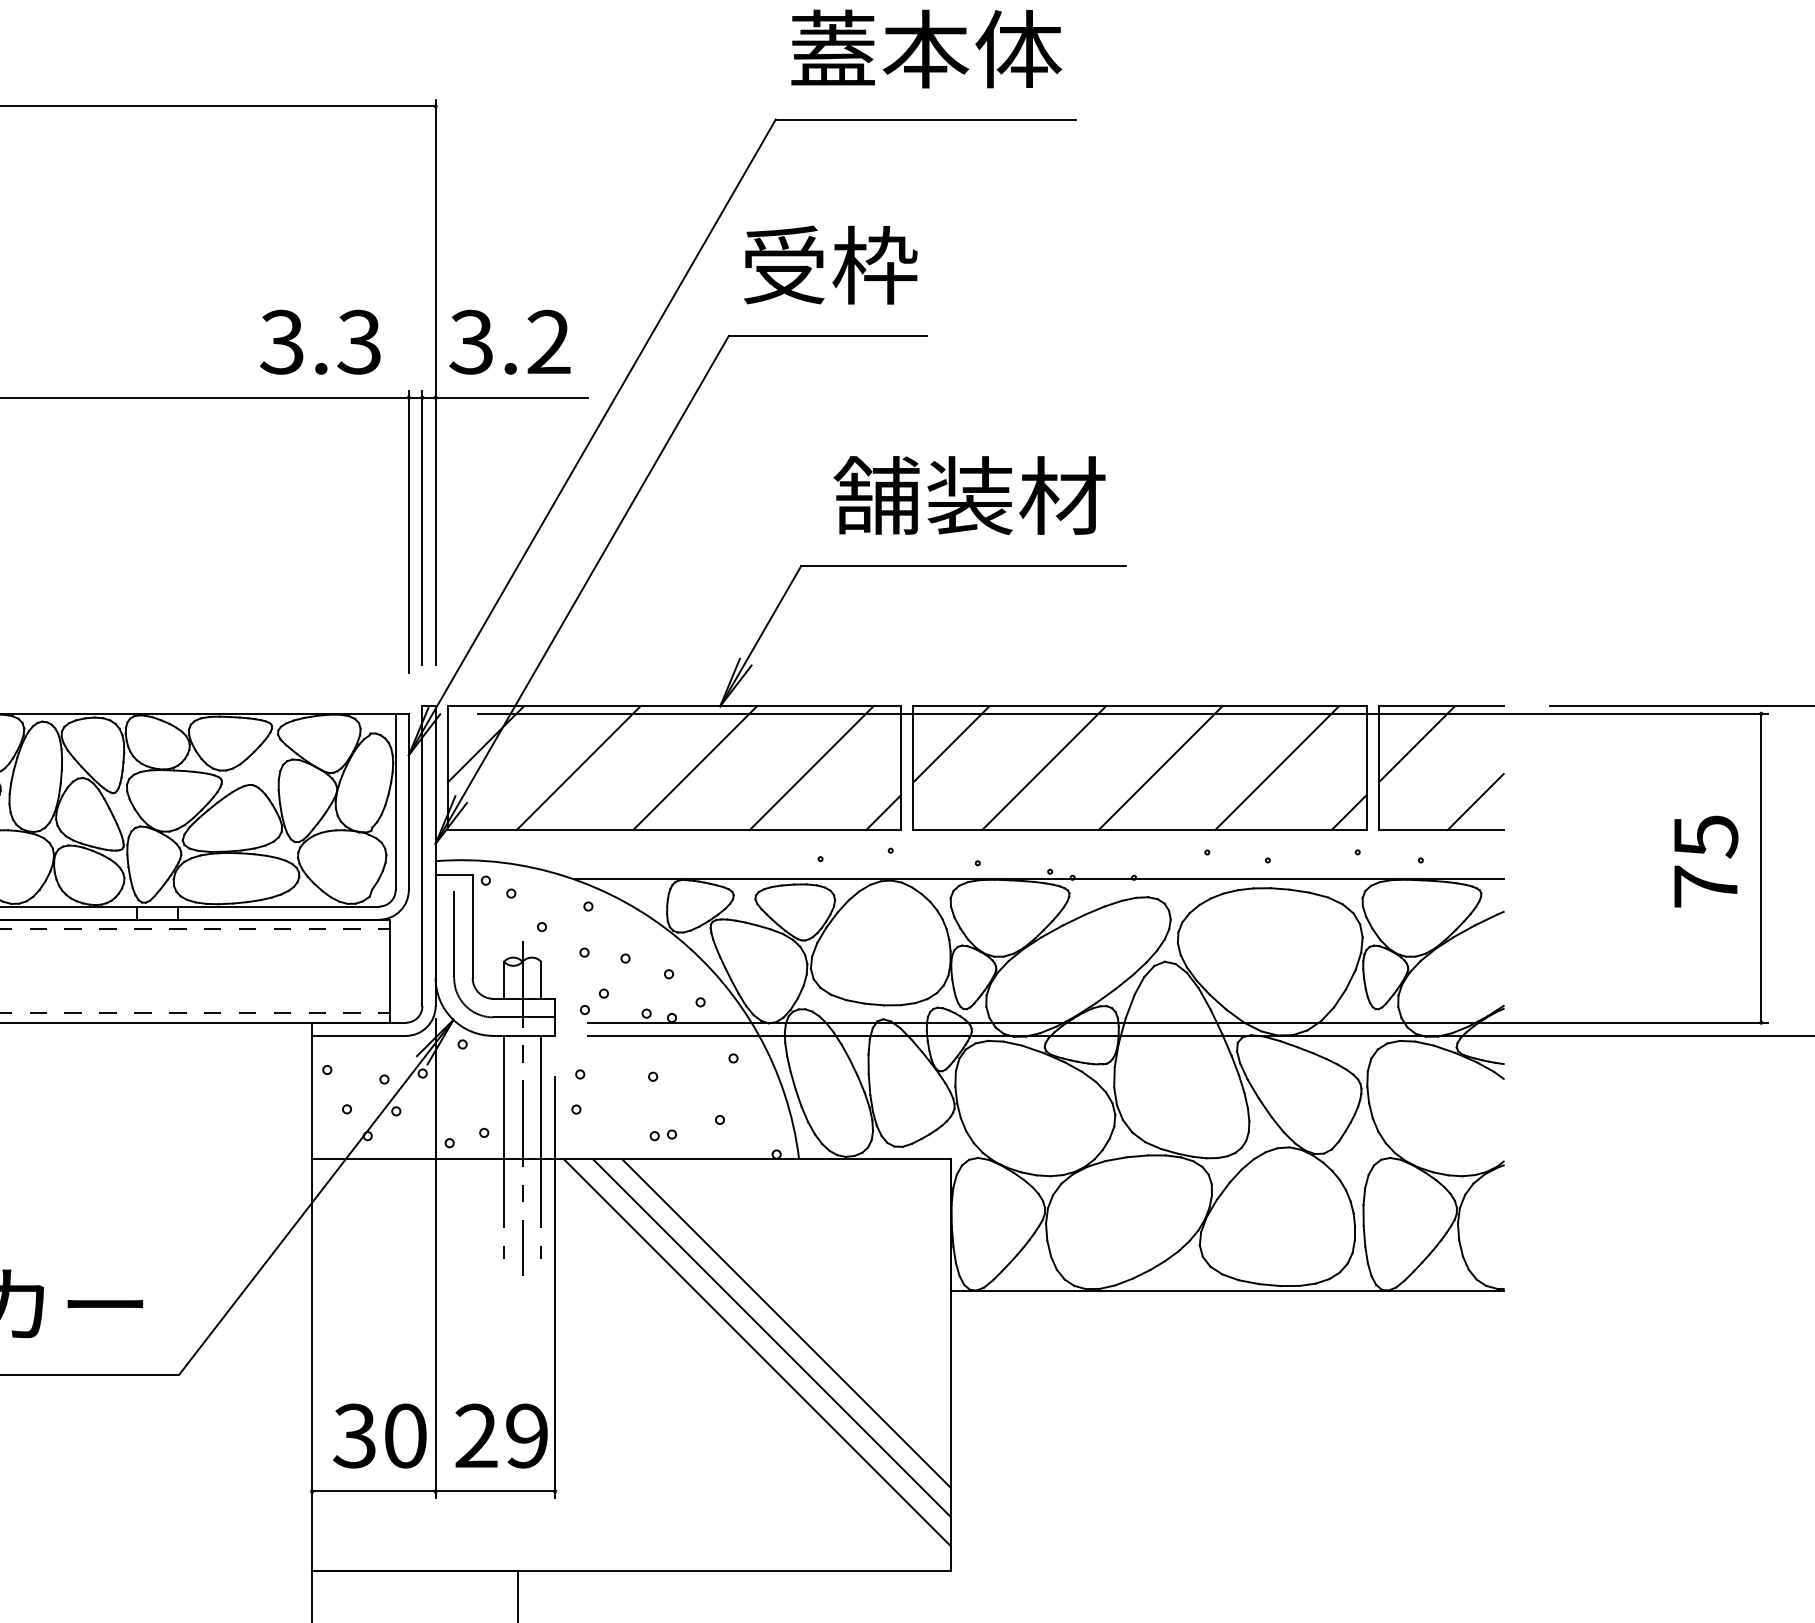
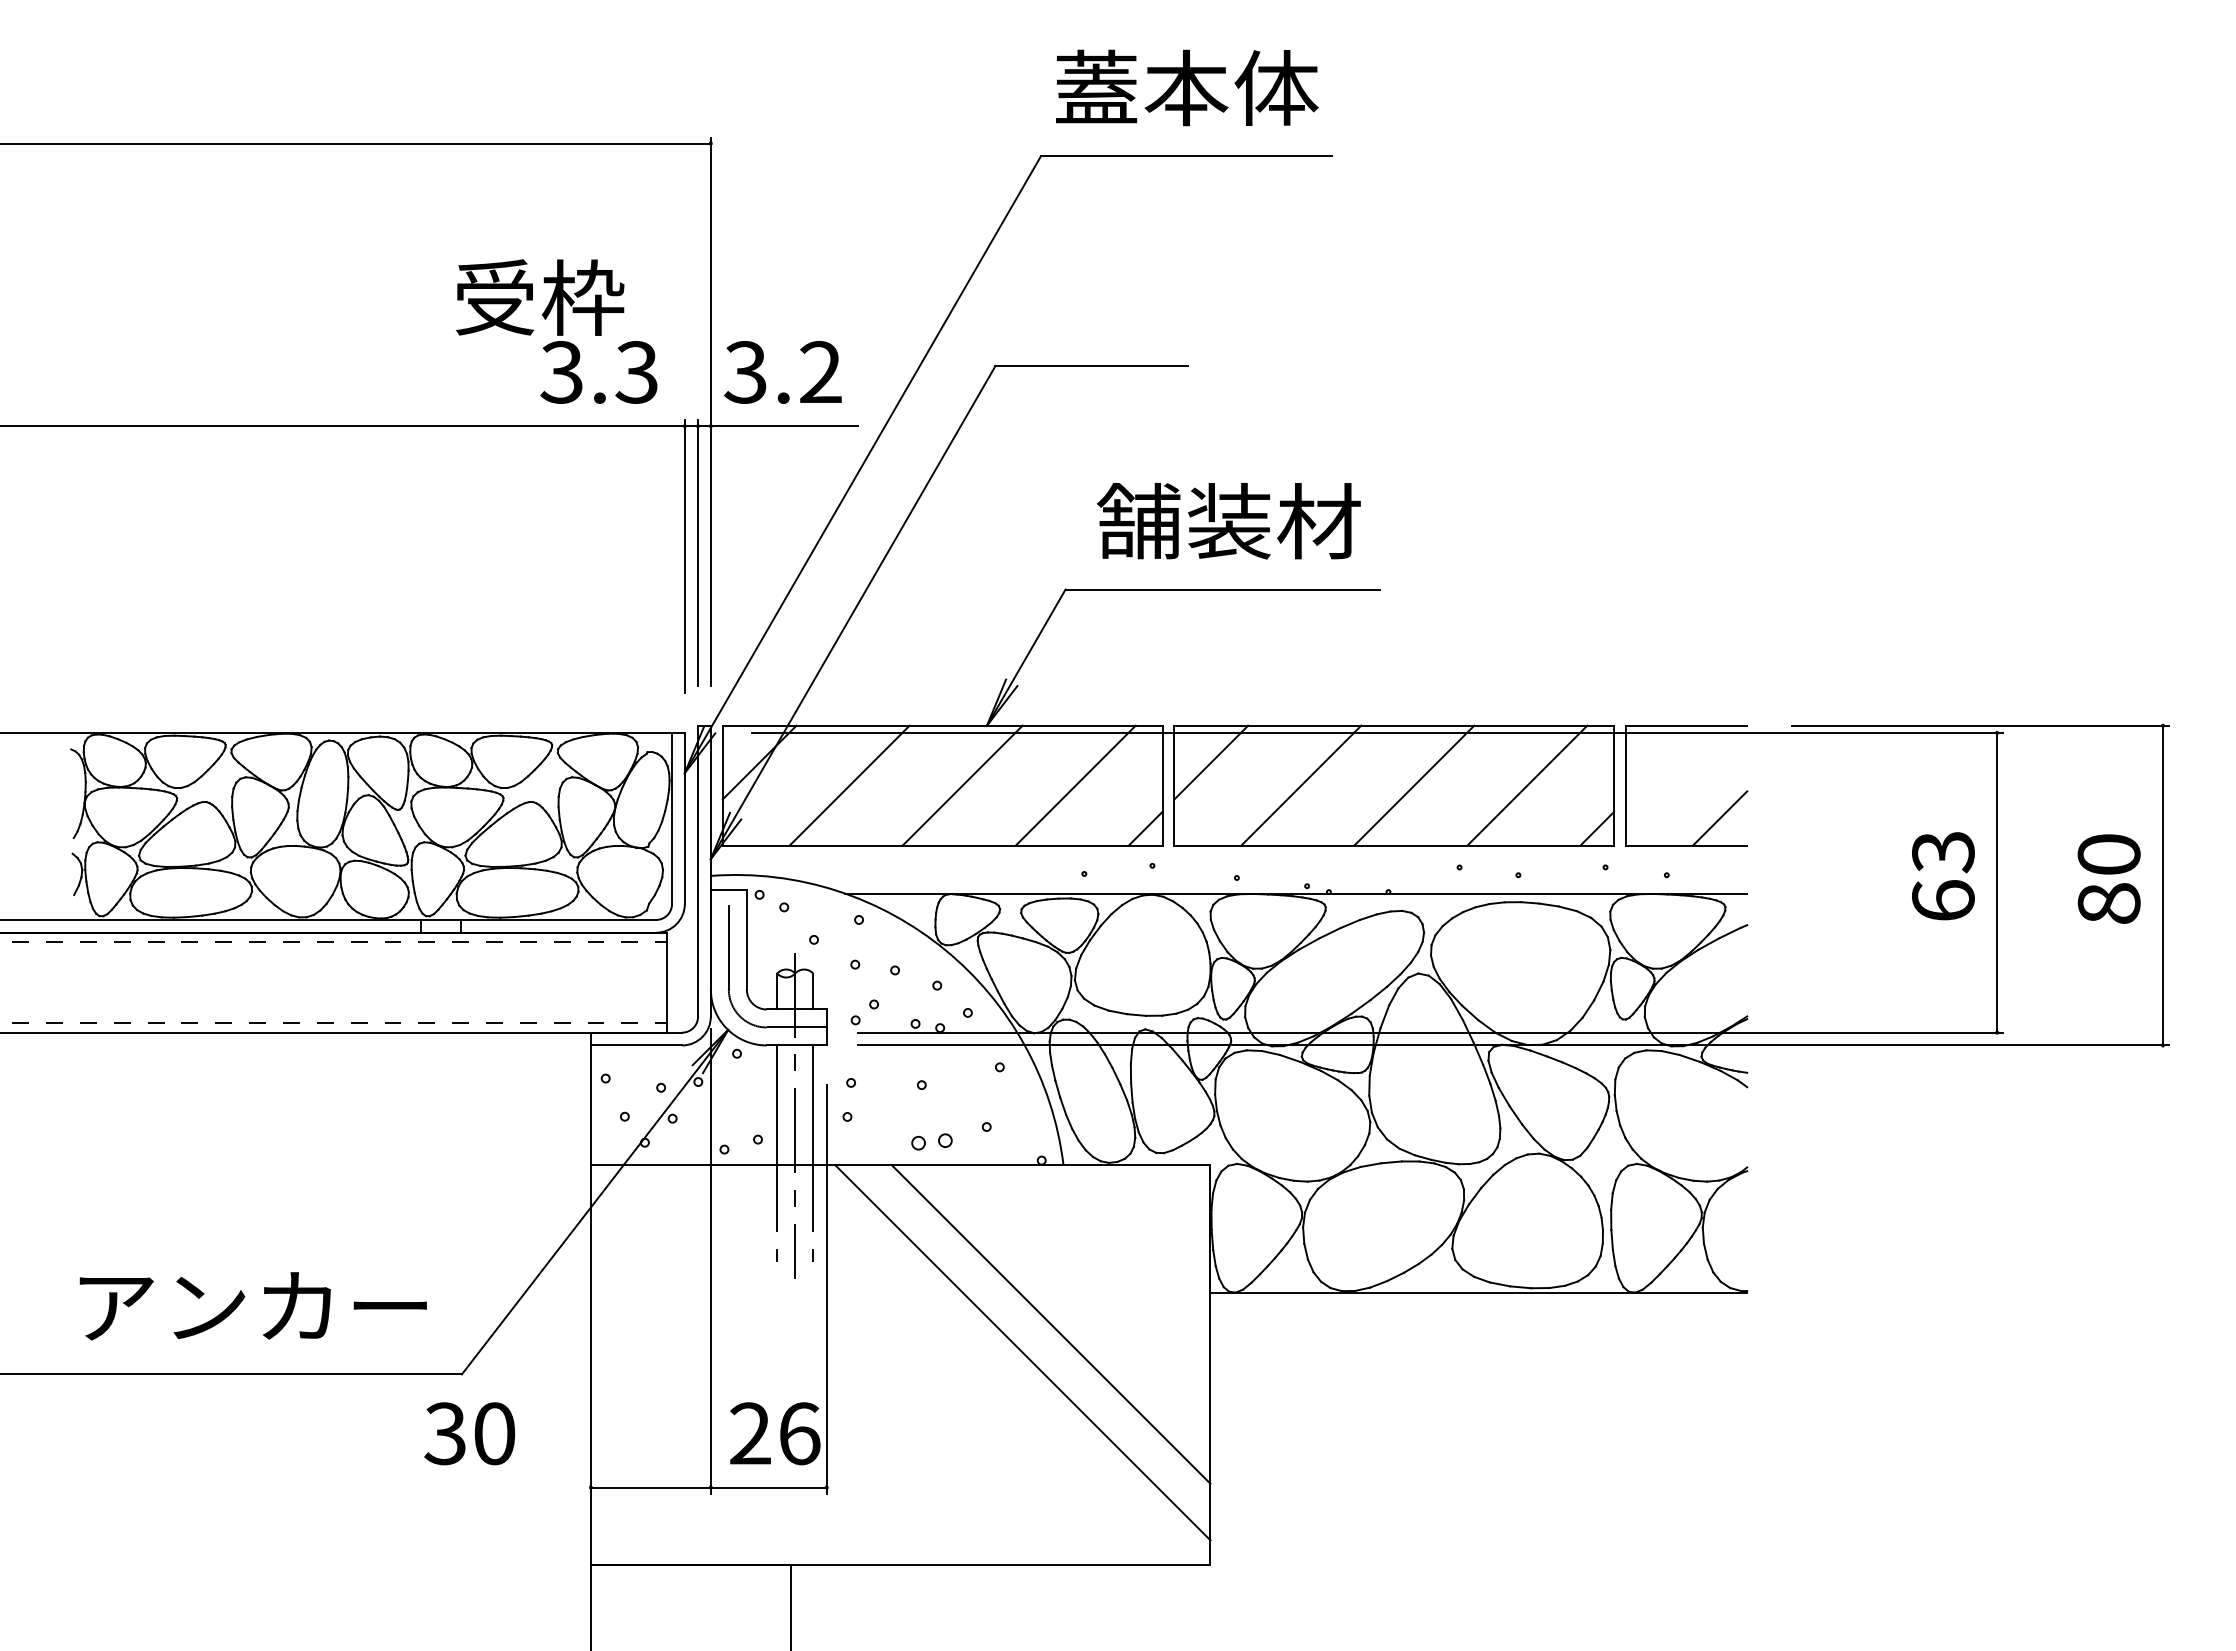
text: (831, 265) -> (540, 297), moved
line: (1416, 744) -> (1662, 762), removed
text: (1706, 861) -> (1943, 876), 75 -> 63
part: (663, 1134) -> (931, 1141), size x1.6
line: (771, 1337) -> (1036, 1338), removed
text: (379, 1435) -> (469, 1433), moved
text: (527, 1435) -> (799, 1433), 29 -> 26

